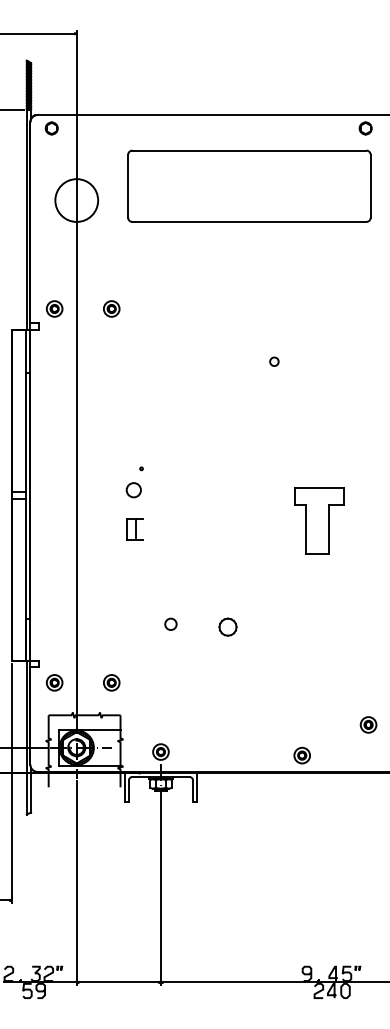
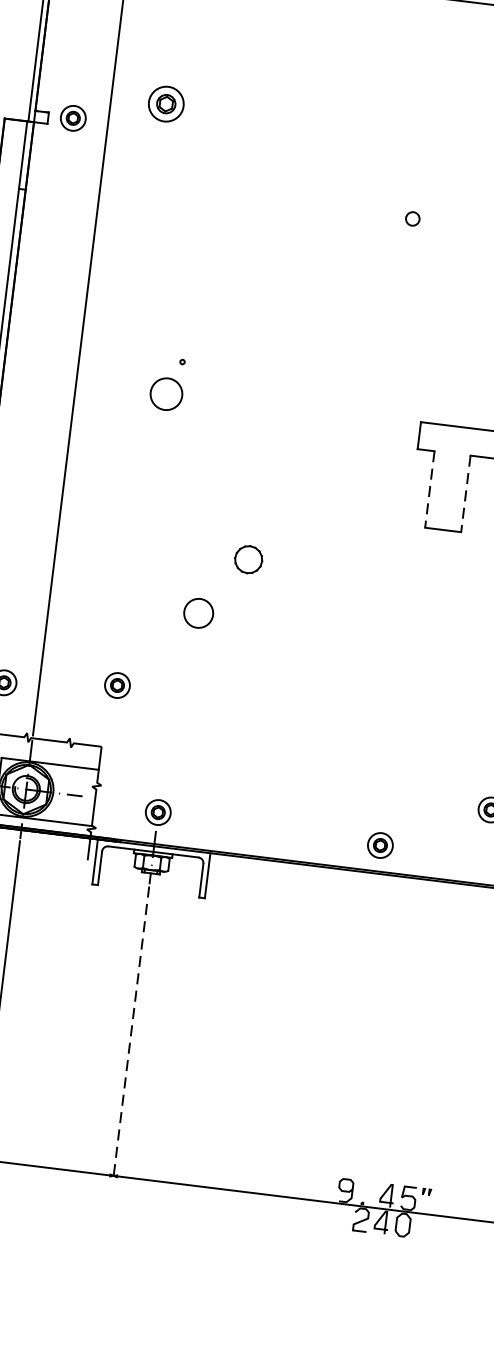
part: (54, 308) -> (73, 117), moved
part: (111, 308) -> (166, 103), size x1.4
circle: (133, 490) -> (165, 394), size x1.4
part: (134, 529) -> (159, 456), removed
line: (305, 529) -> (429, 489), solid -> dashed
line: (328, 529) -> (465, 493), solid -> dashed
circle: (170, 623) -> (198, 611), size x1.6
part: (227, 626) -> (247, 558), moved
part: (111, 682) -> (117, 684), moved
line: (160, 892) -> (130, 1033), solid -> dashed

